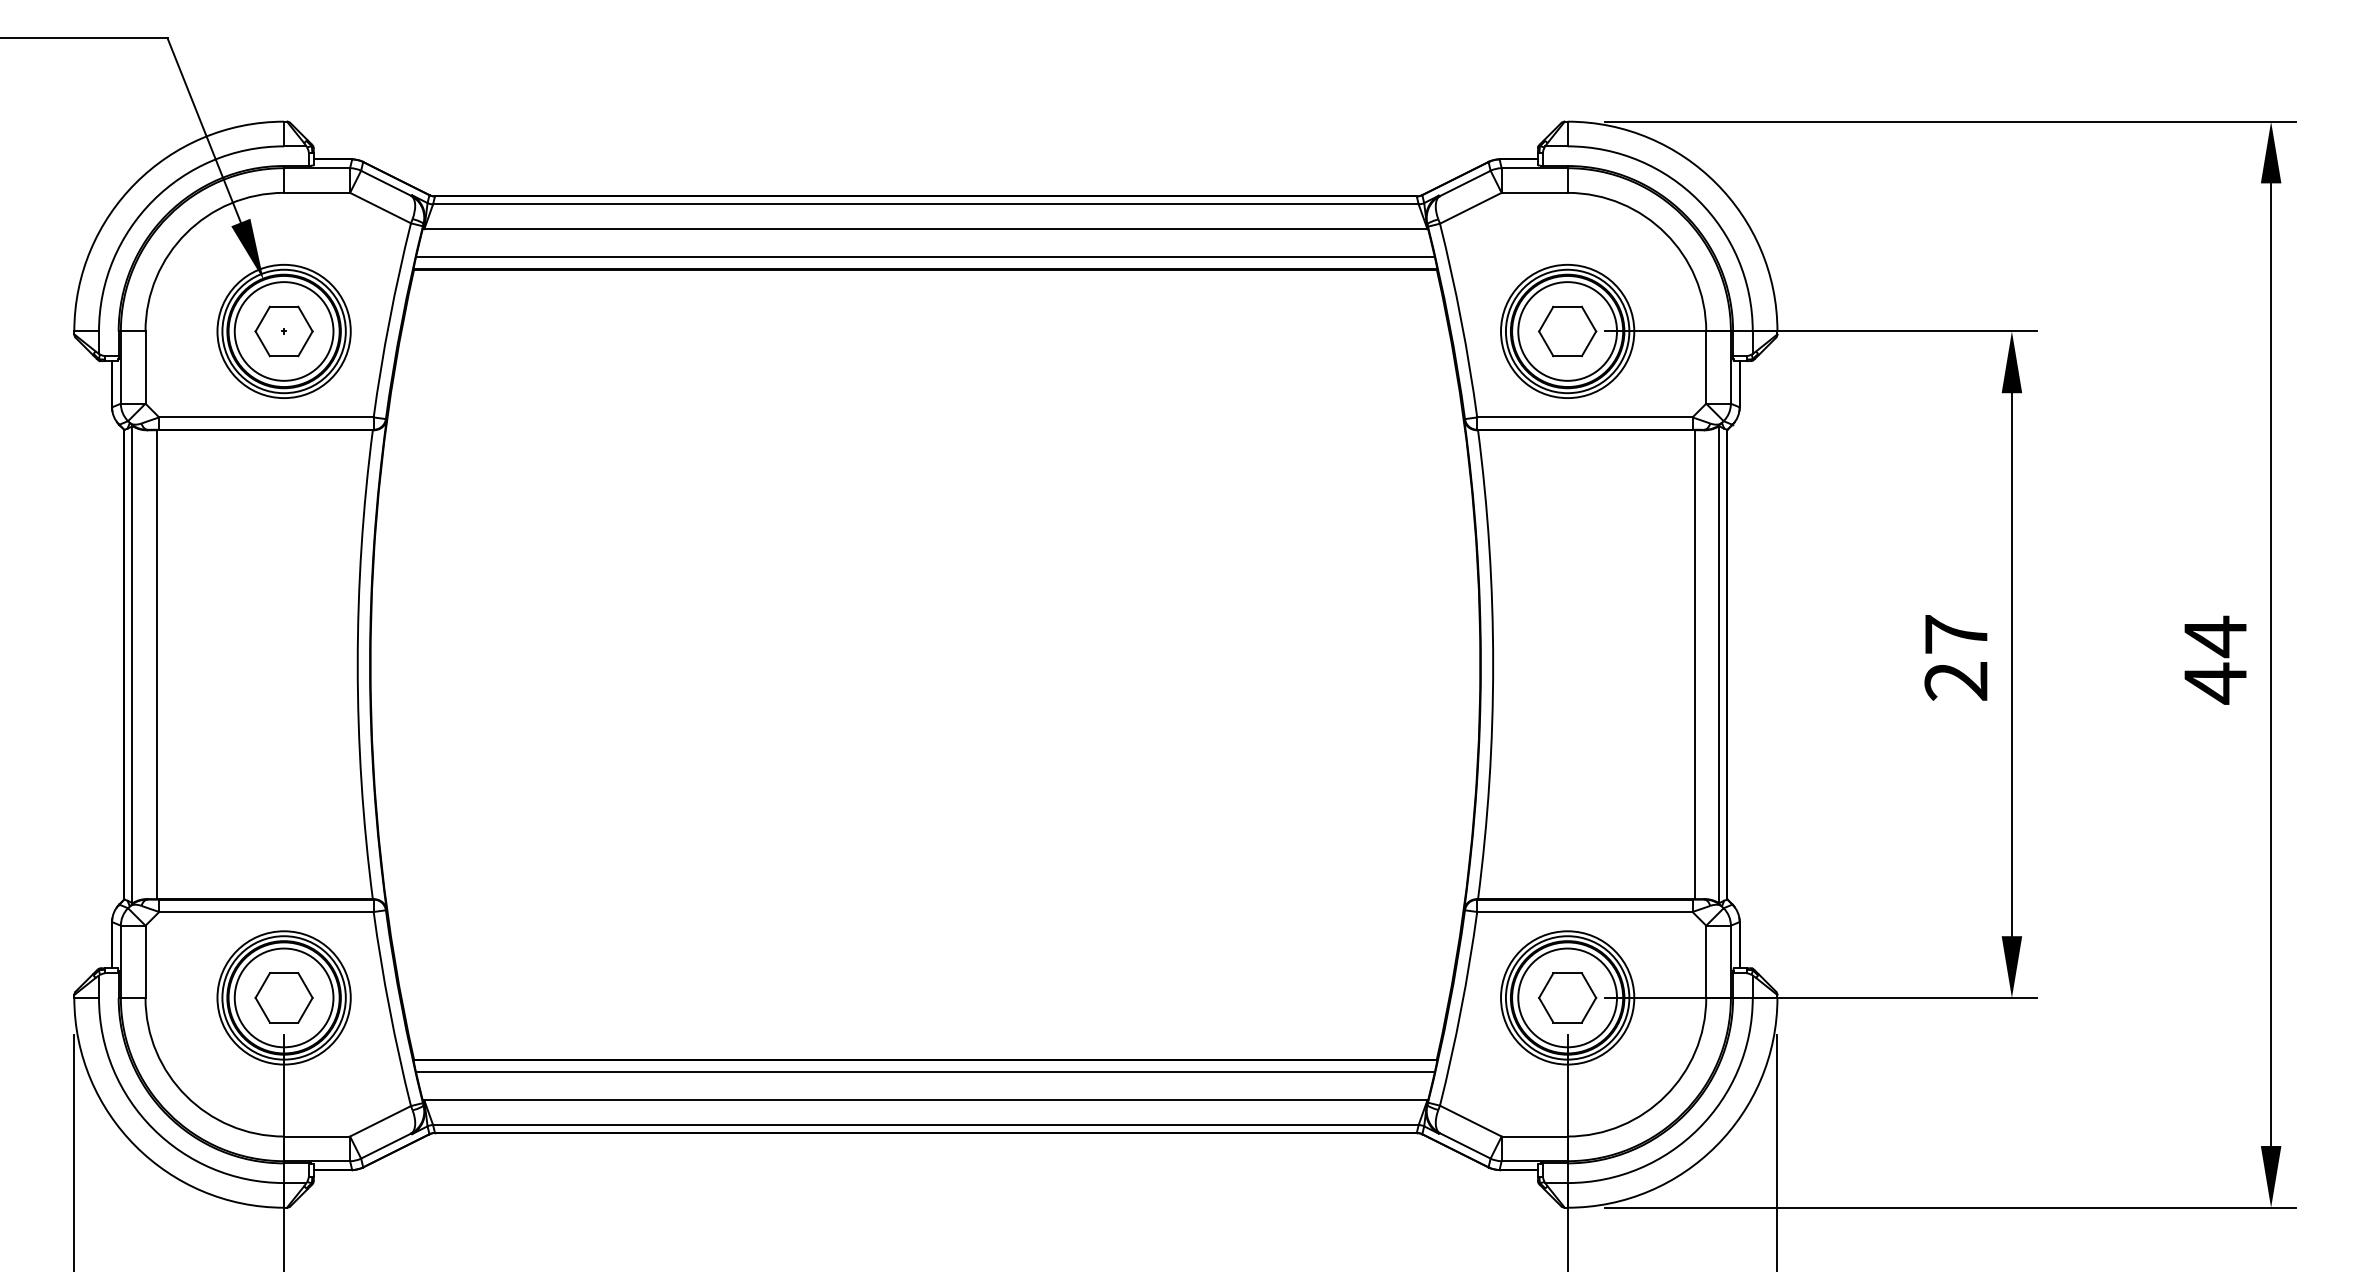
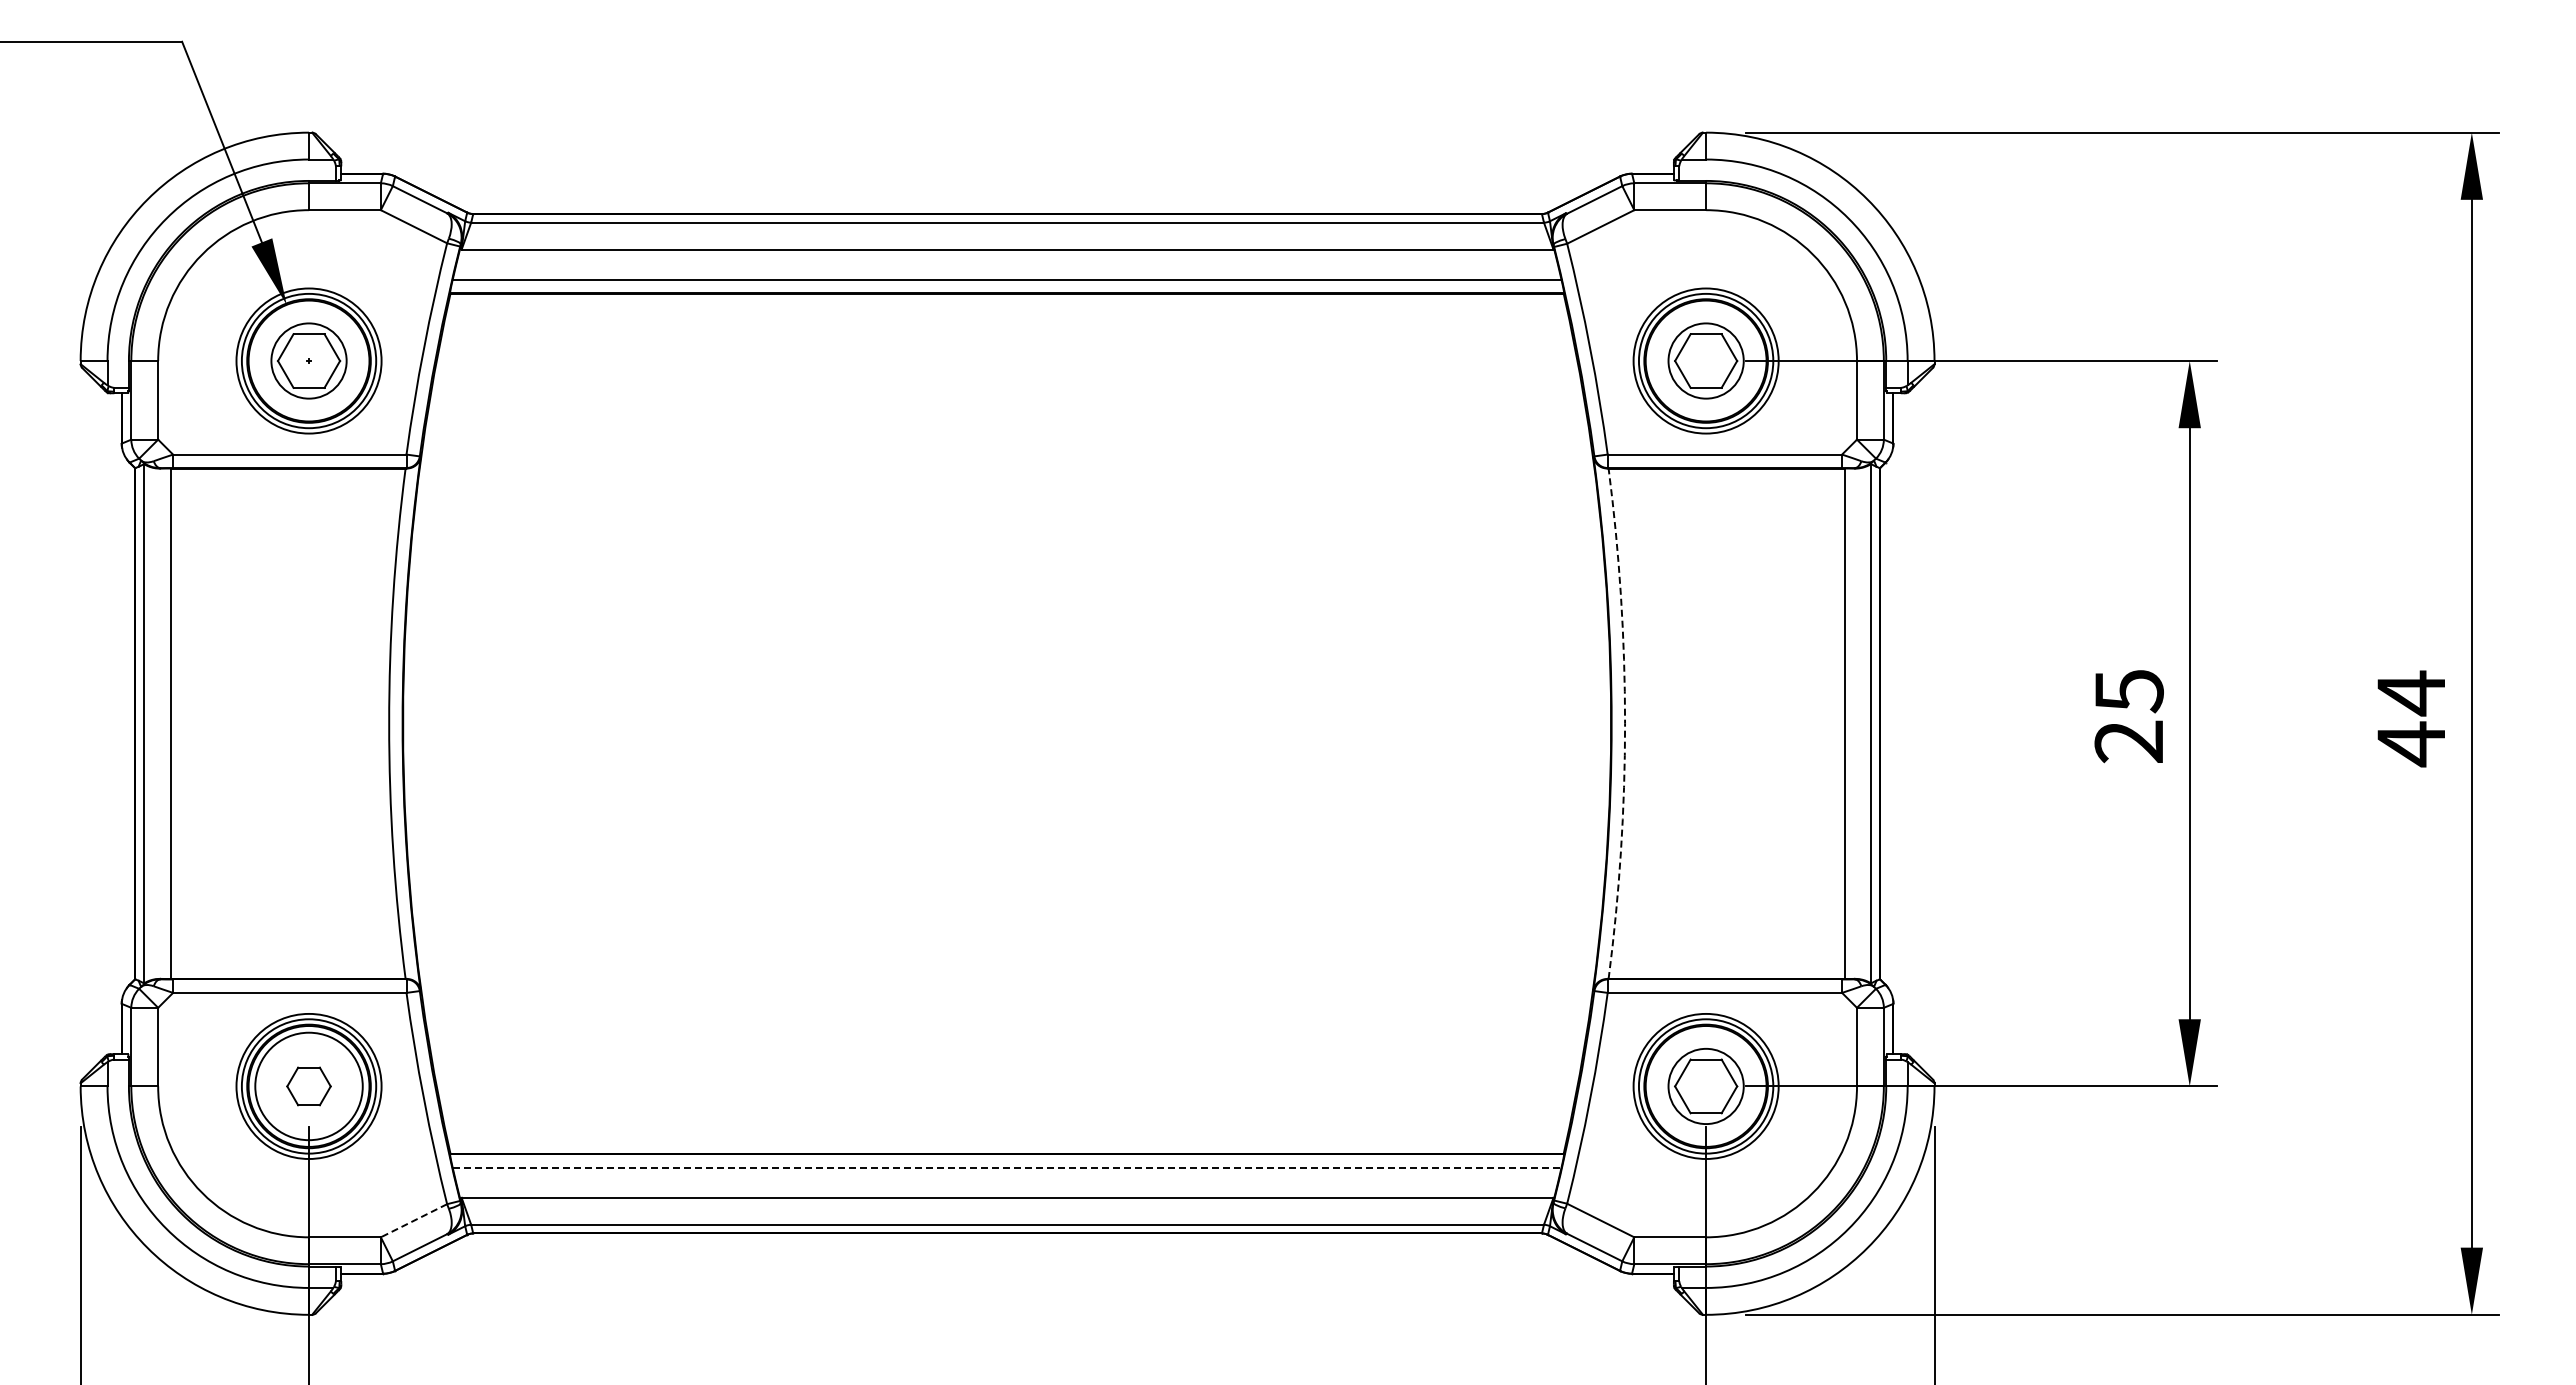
circle: (283, 330) -> (308, 360), size x0.7
circle: (1567, 330) -> (1705, 360), size x0.7
text: (1956, 635) -> (2129, 691), 27 -> 25
arc: (1493, 664) -> (1625, 723), solid -> dashed
part: (283, 997) -> (308, 1086), size x0.7
circle: (1567, 997) -> (1705, 1086), size x0.7
line: (925, 1072) -> (1007, 1167), solid -> dashed
line: (380, 1121) -> (413, 1220), solid -> dashed

